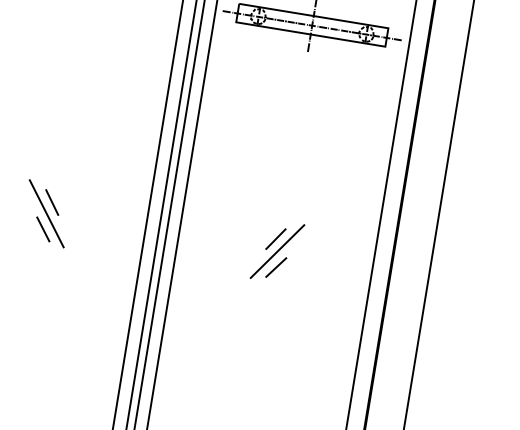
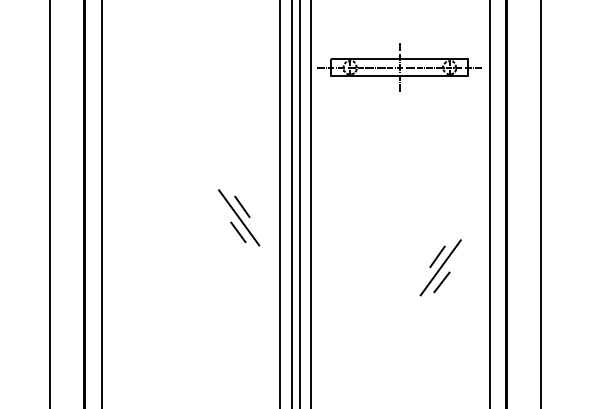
part: (47, 213) -> (239, 217), moved
part: (277, 251) -> (440, 267), moved

